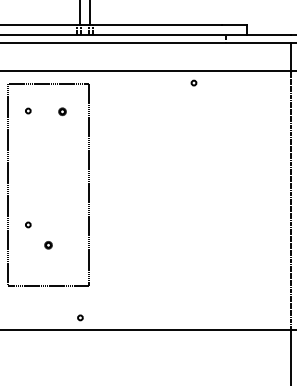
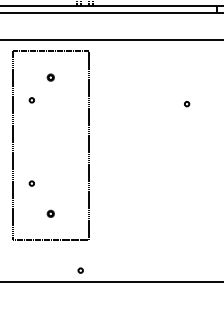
circle: (193, 82) -> (186, 103), moved
circle: (28, 110) -> (32, 99), moved
part: (62, 111) -> (50, 77), moved
part: (48, 245) -> (50, 214), moved

